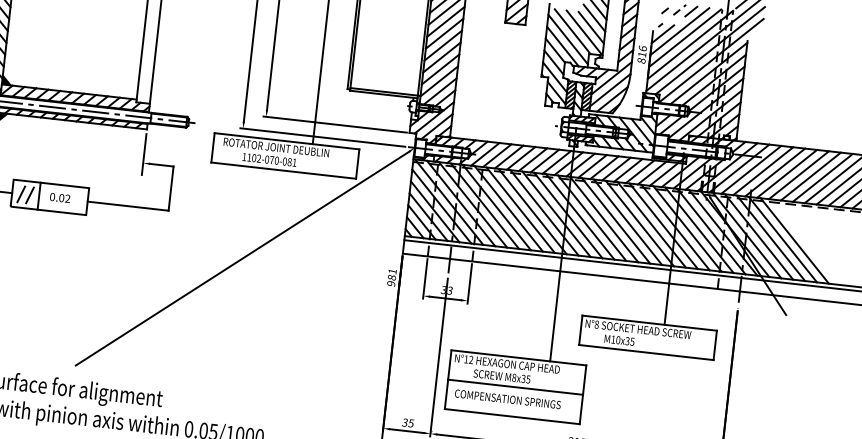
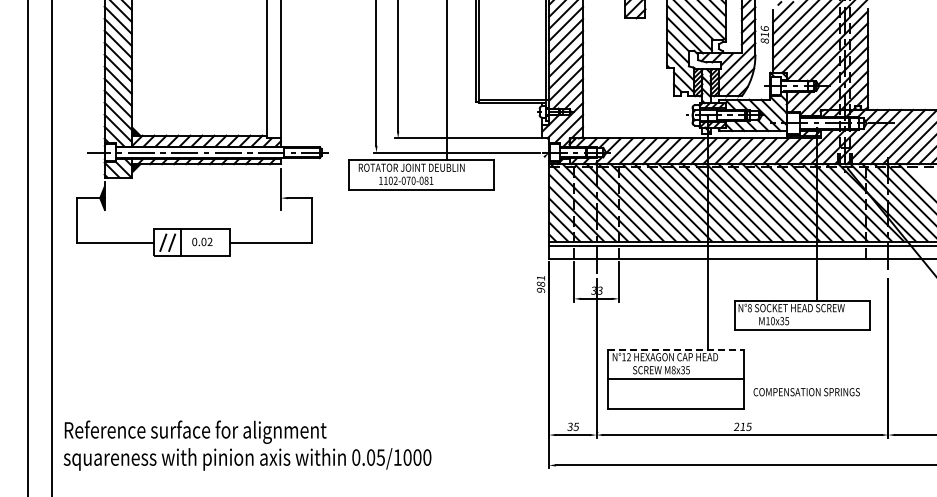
line: (242, 258) -> (390, 281), removed
line: (519, 357) -> (676, 349), solid -> dashed
text: (507, 399) -> (806, 392), moved

